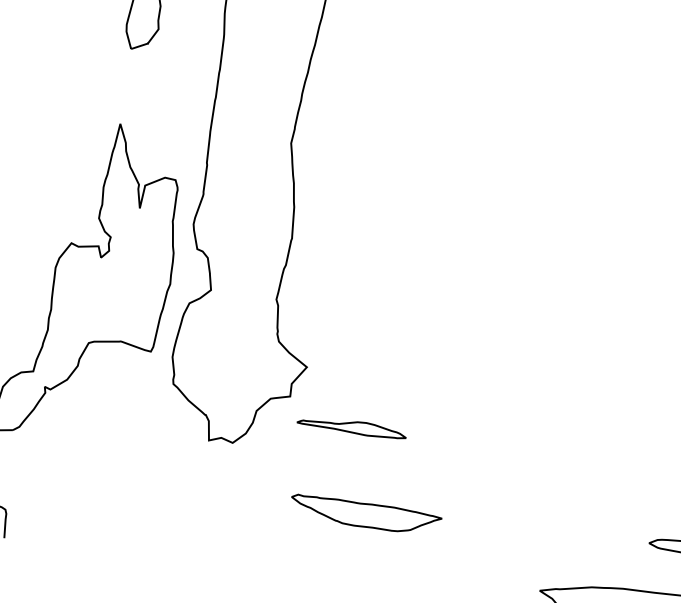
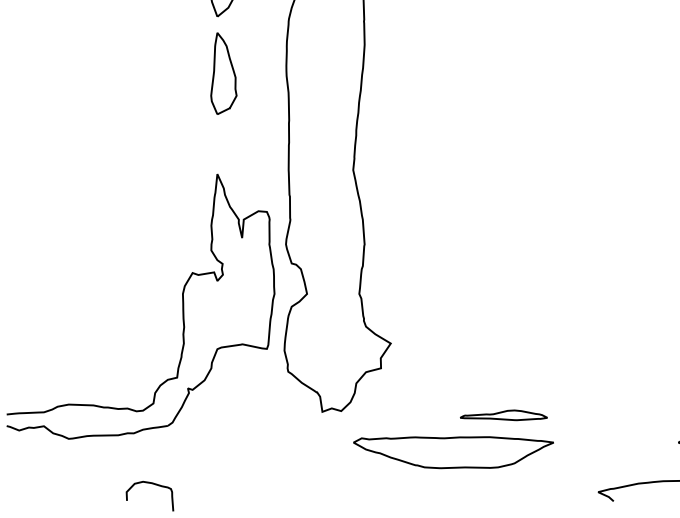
part: (351, 427) -> (503, 415), moved
part: (365, 514) -> (453, 452), size x1.67

